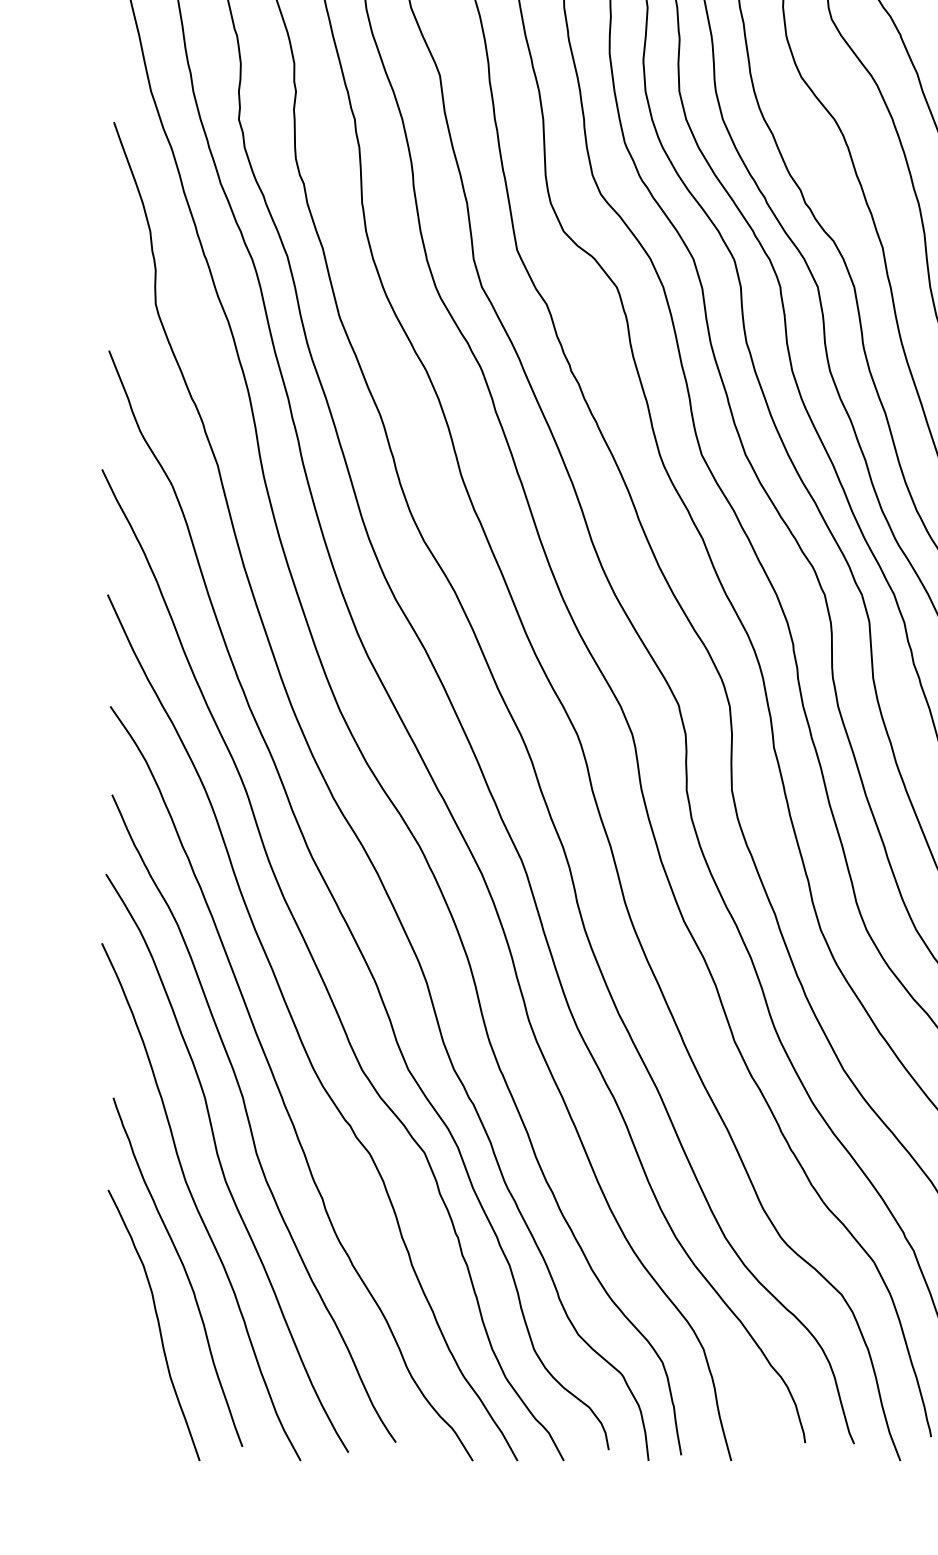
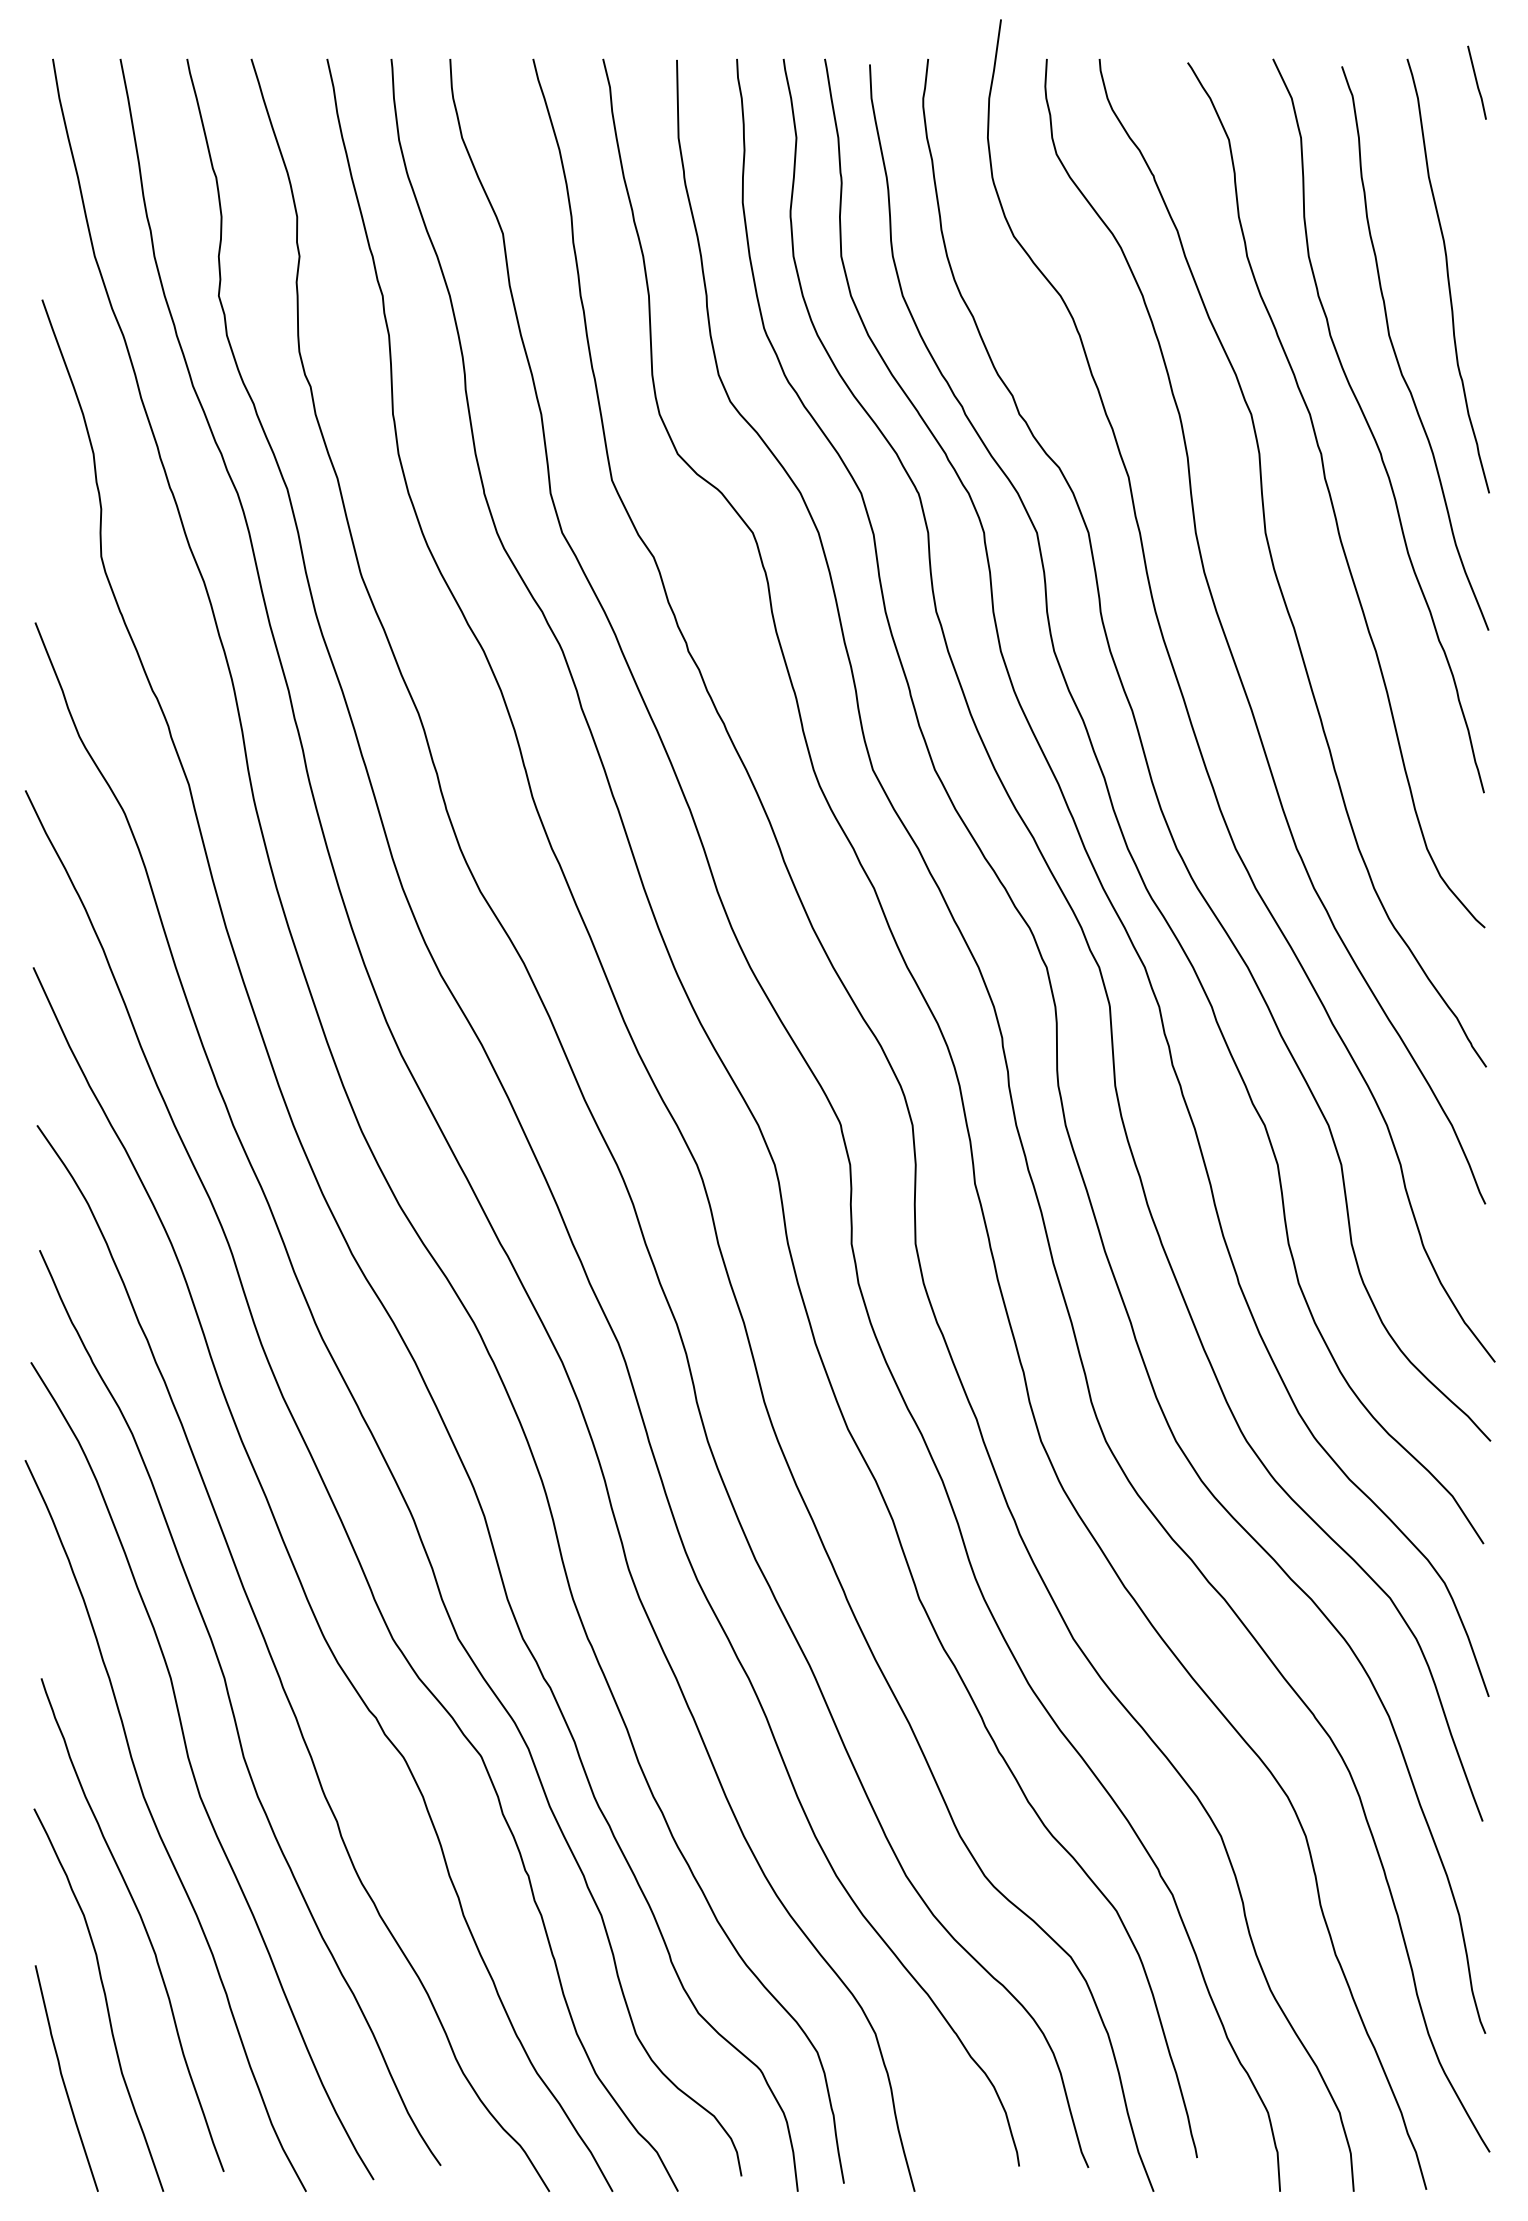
curve: (129, 1382) -> (64, 2080), added

